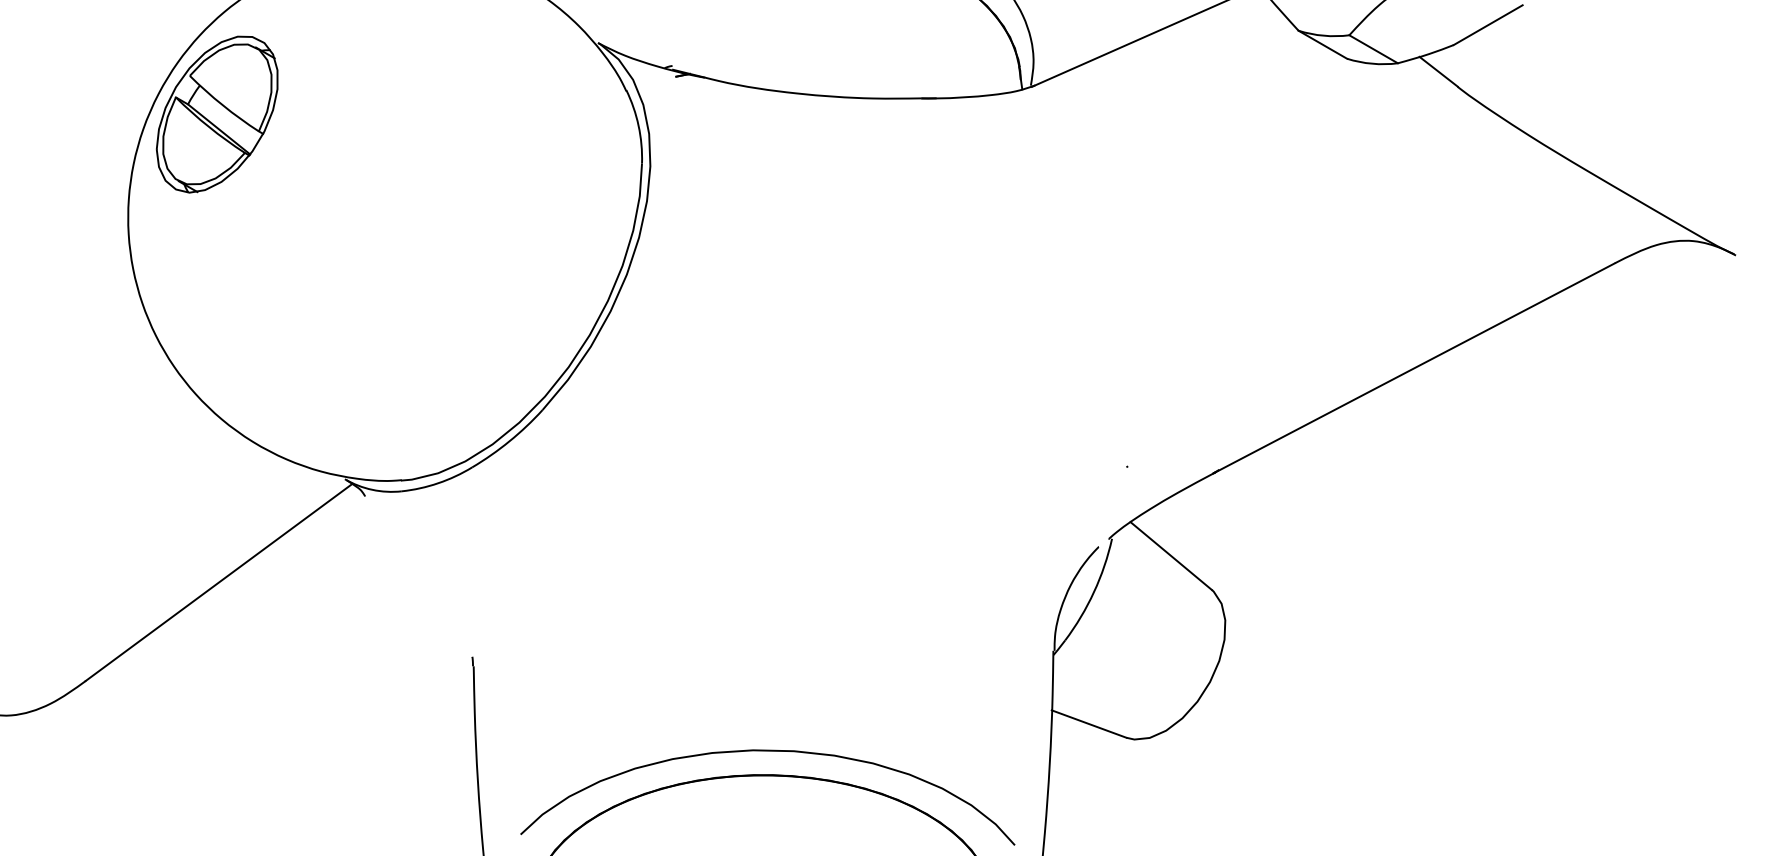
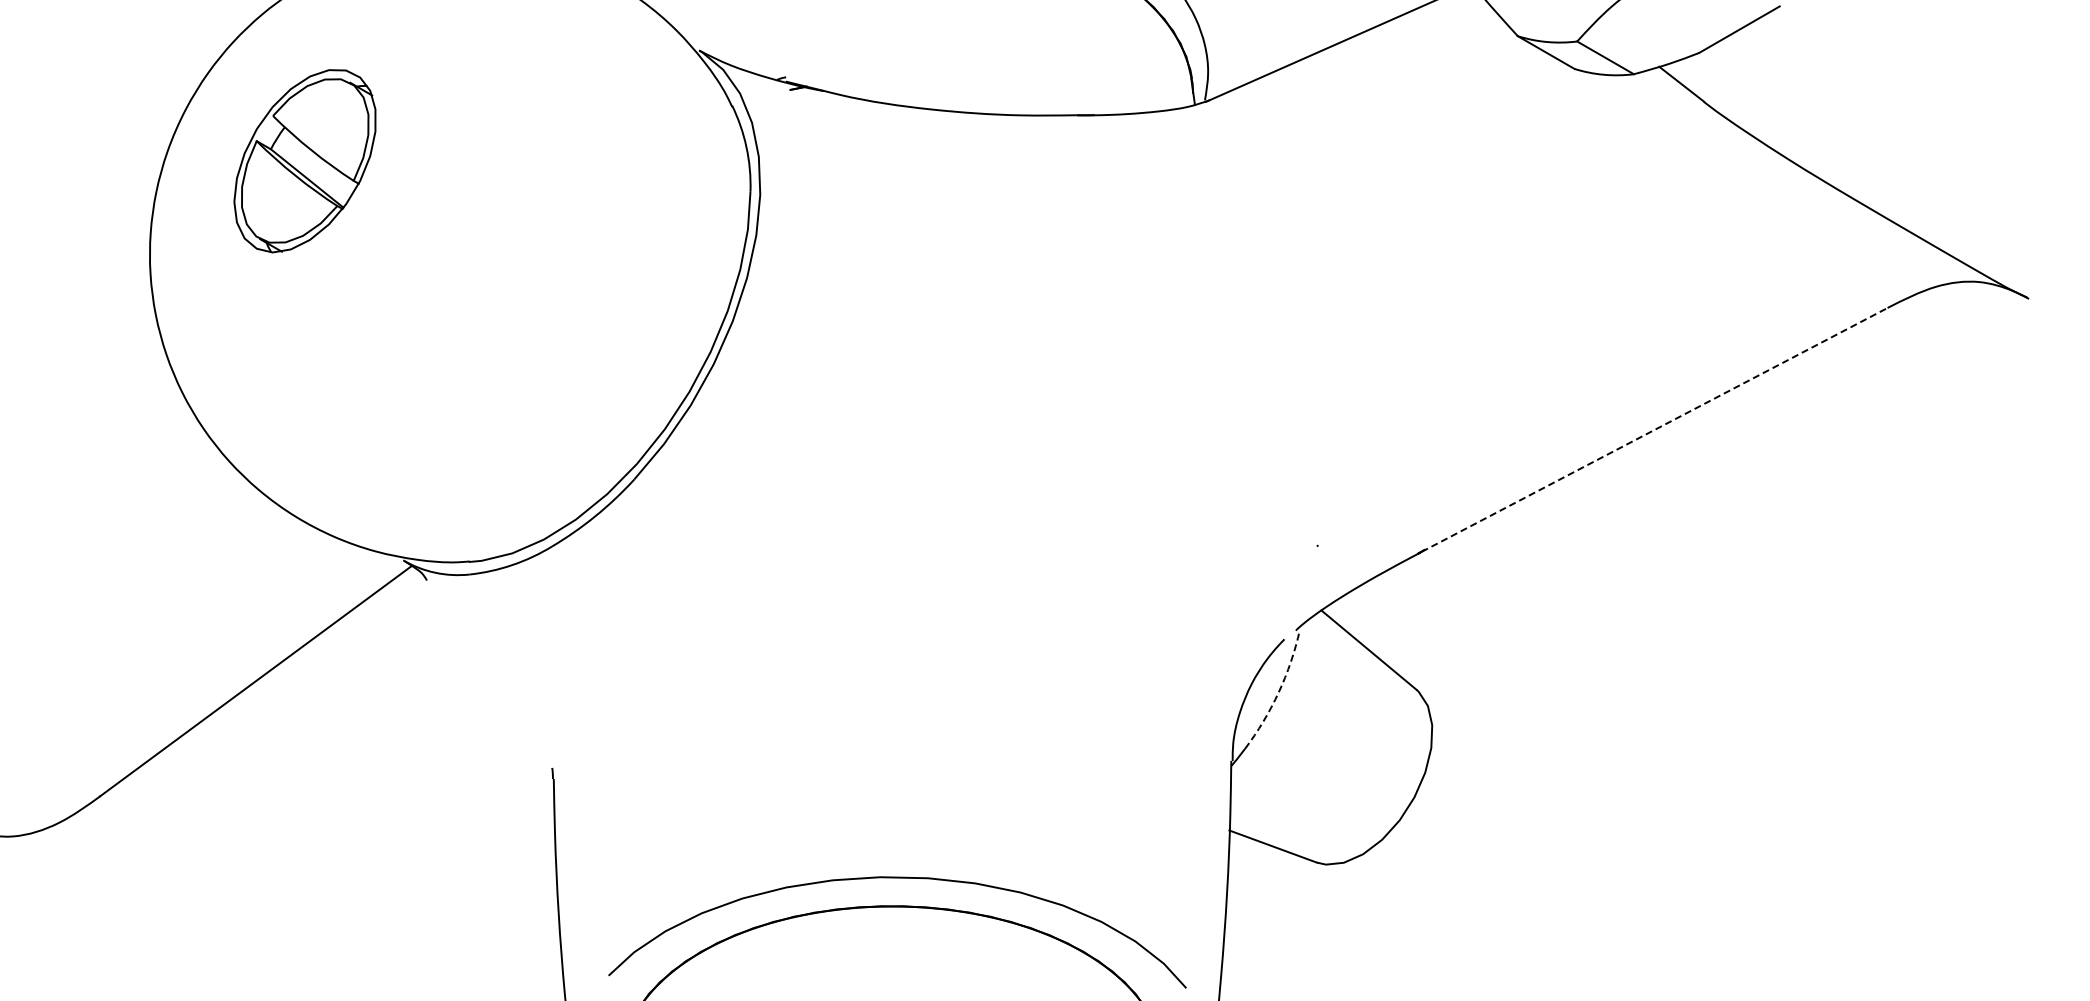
part: (216, 114) -> (304, 161), moved
line: (1415, 367) -> (1654, 429), solid -> dashed
arc: (1093, 592) -> (1278, 692), solid -> dashed

